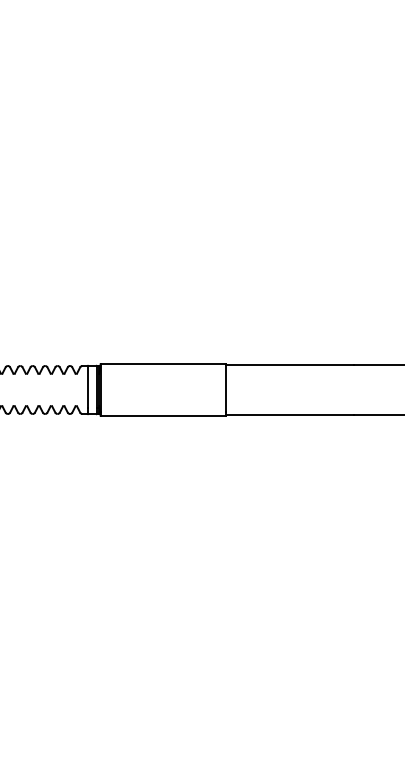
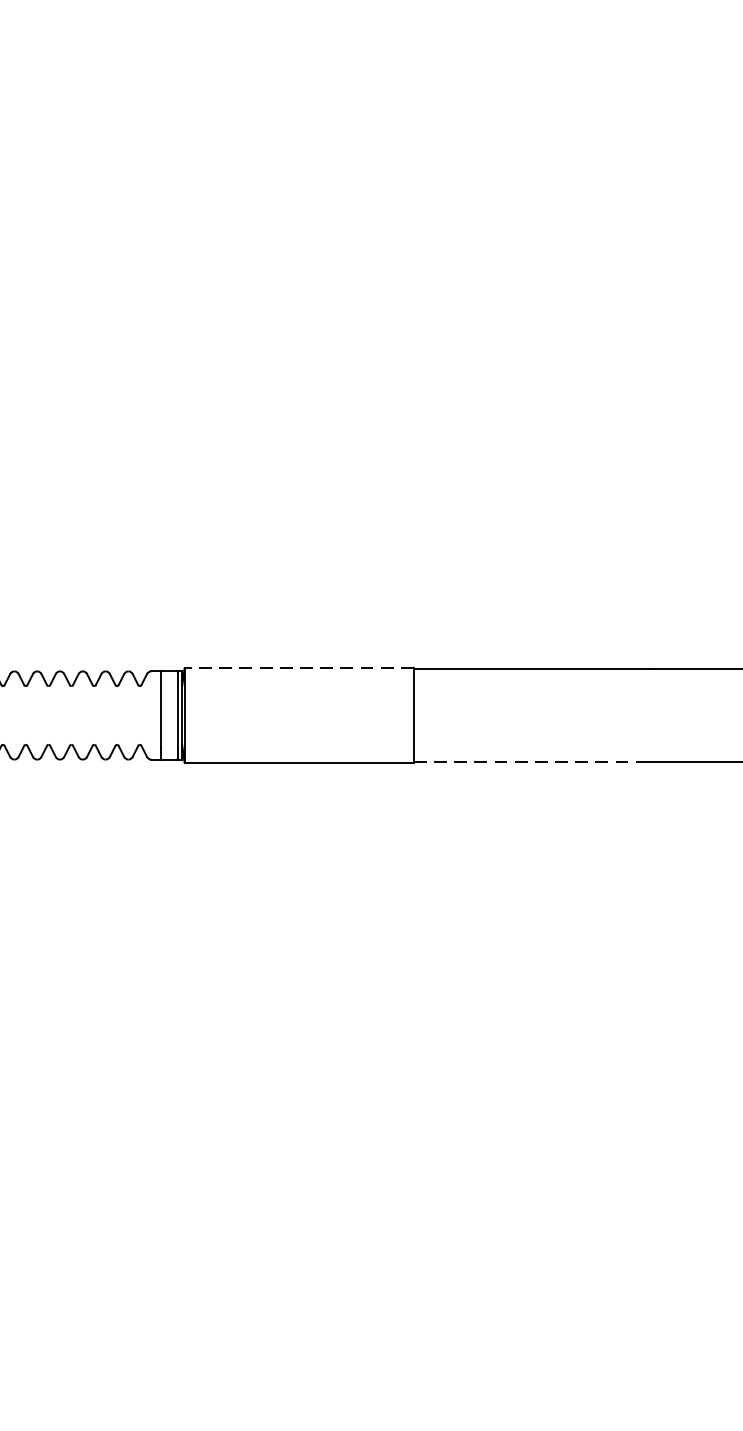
line: (162, 364) -> (298, 668), solid -> dashed
line: (290, 415) -> (532, 762), solid -> dashed

